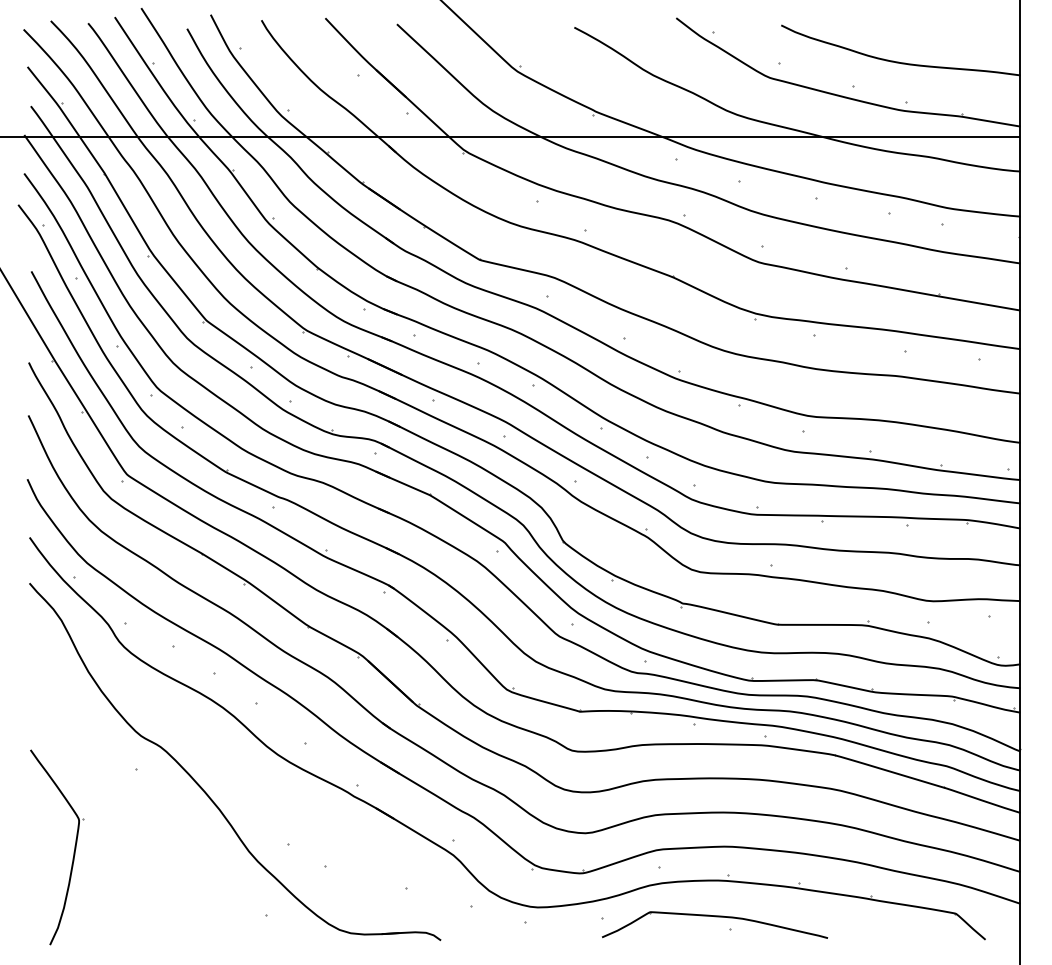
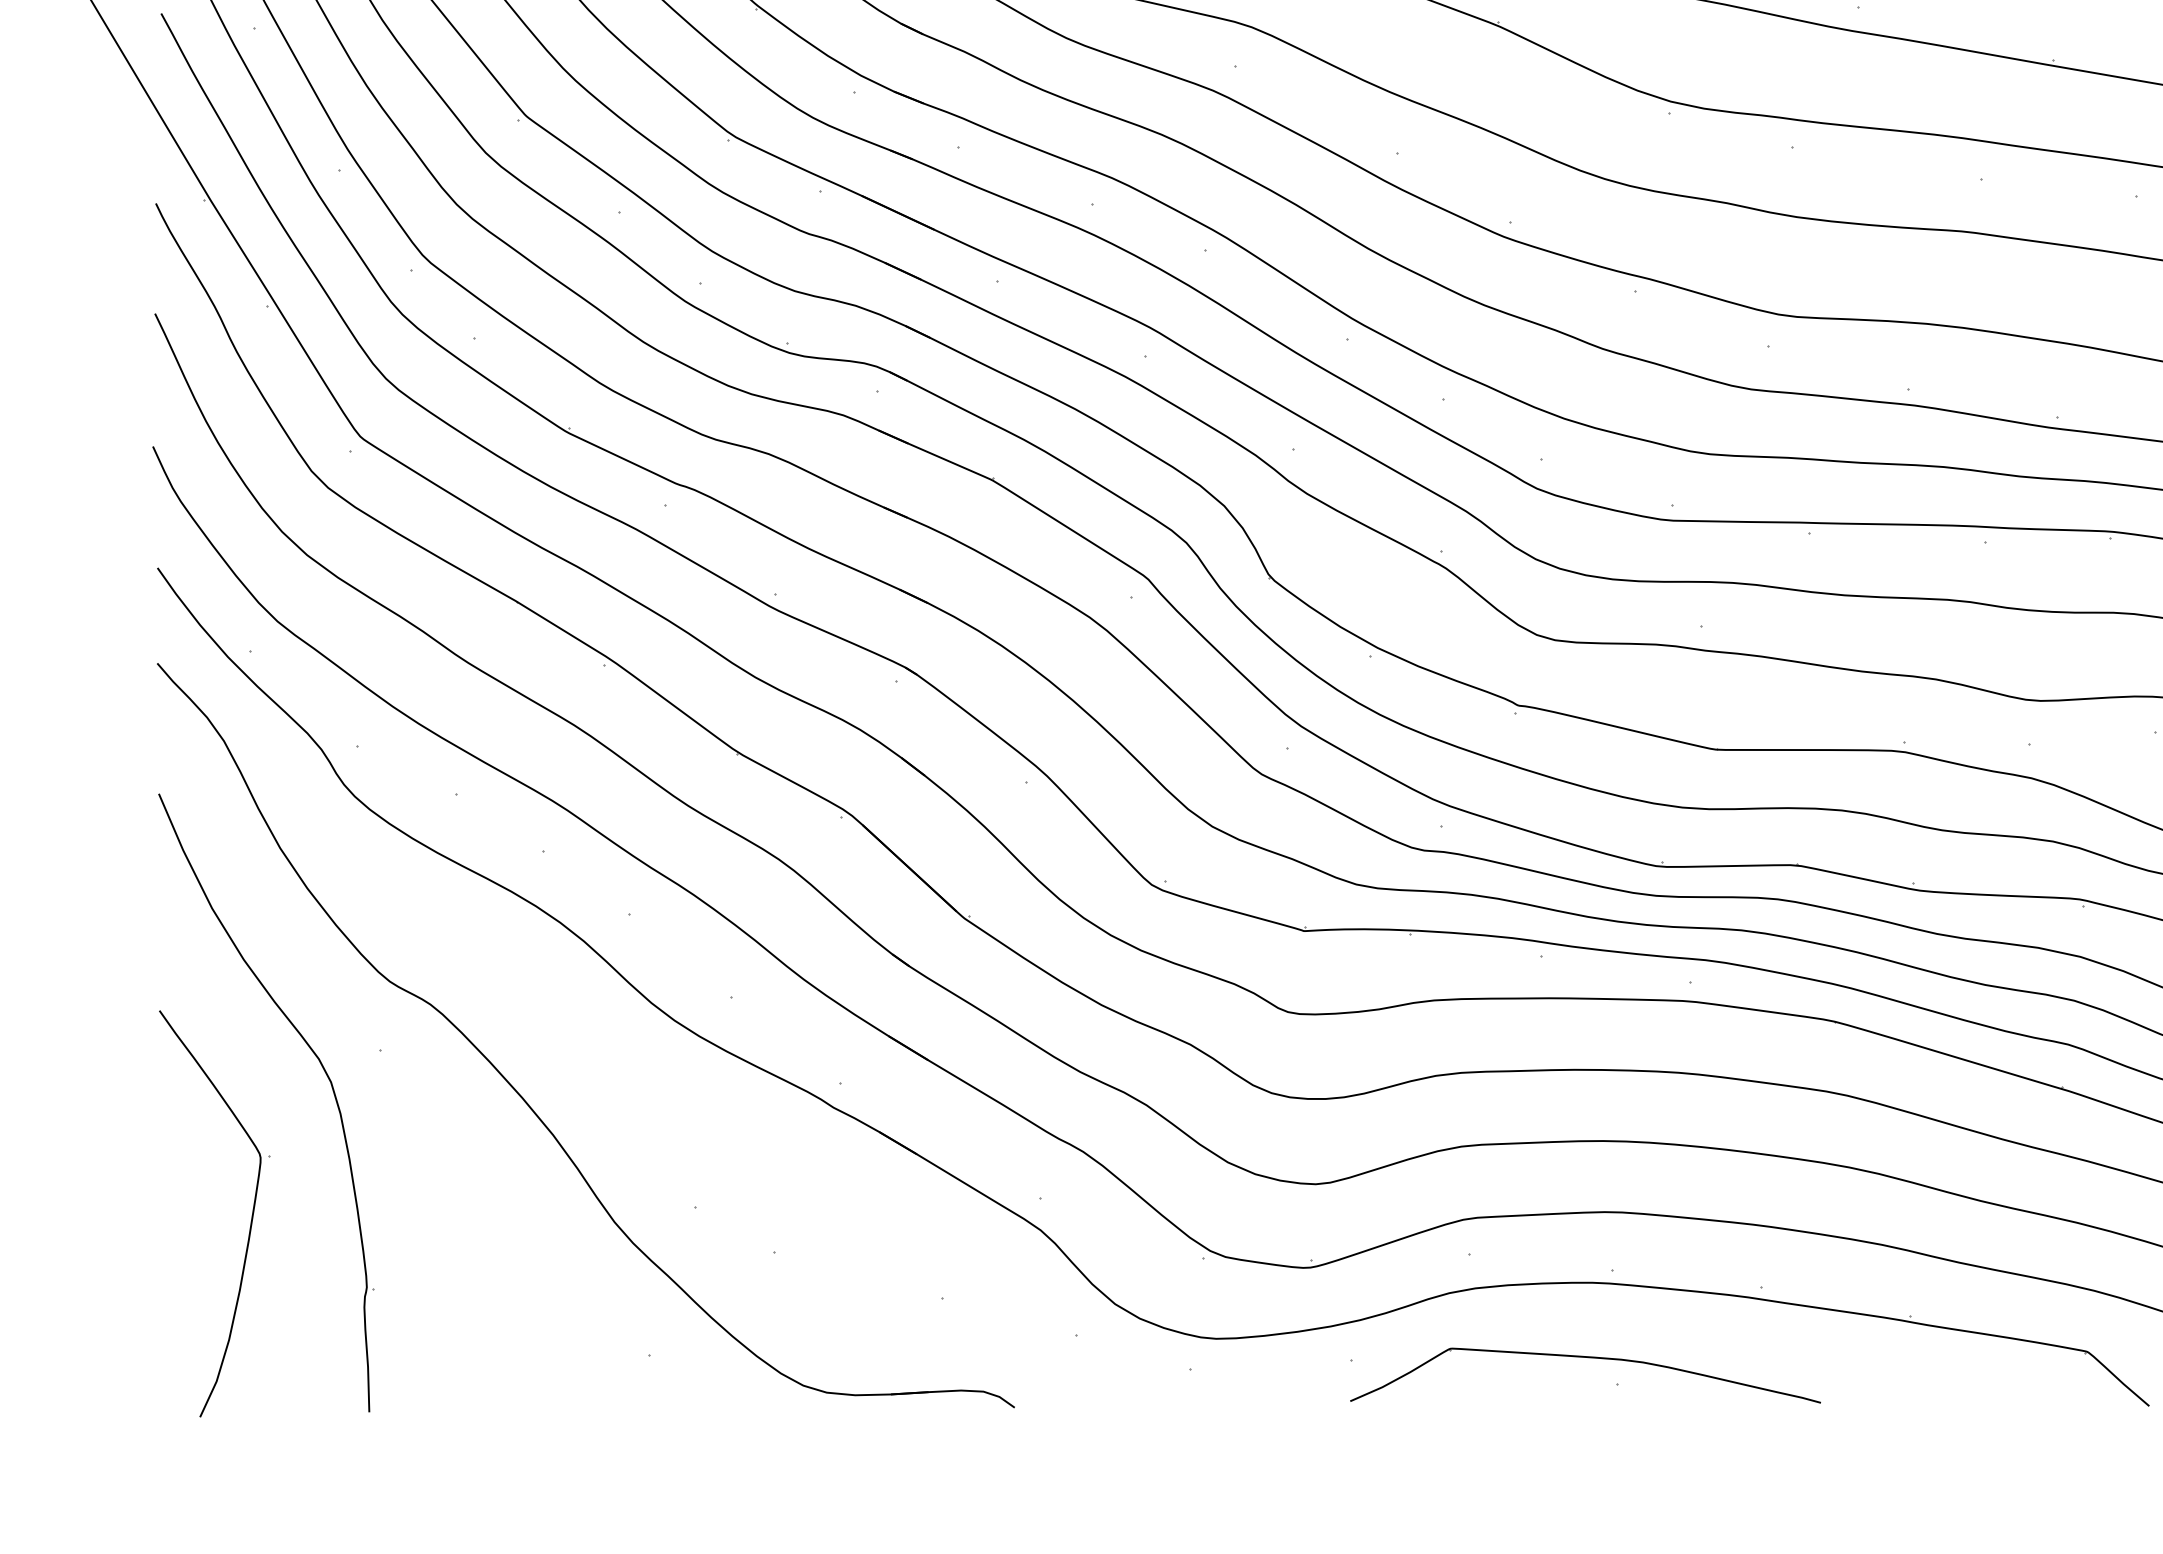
part: (109, 780) -> (323, 1074), added

